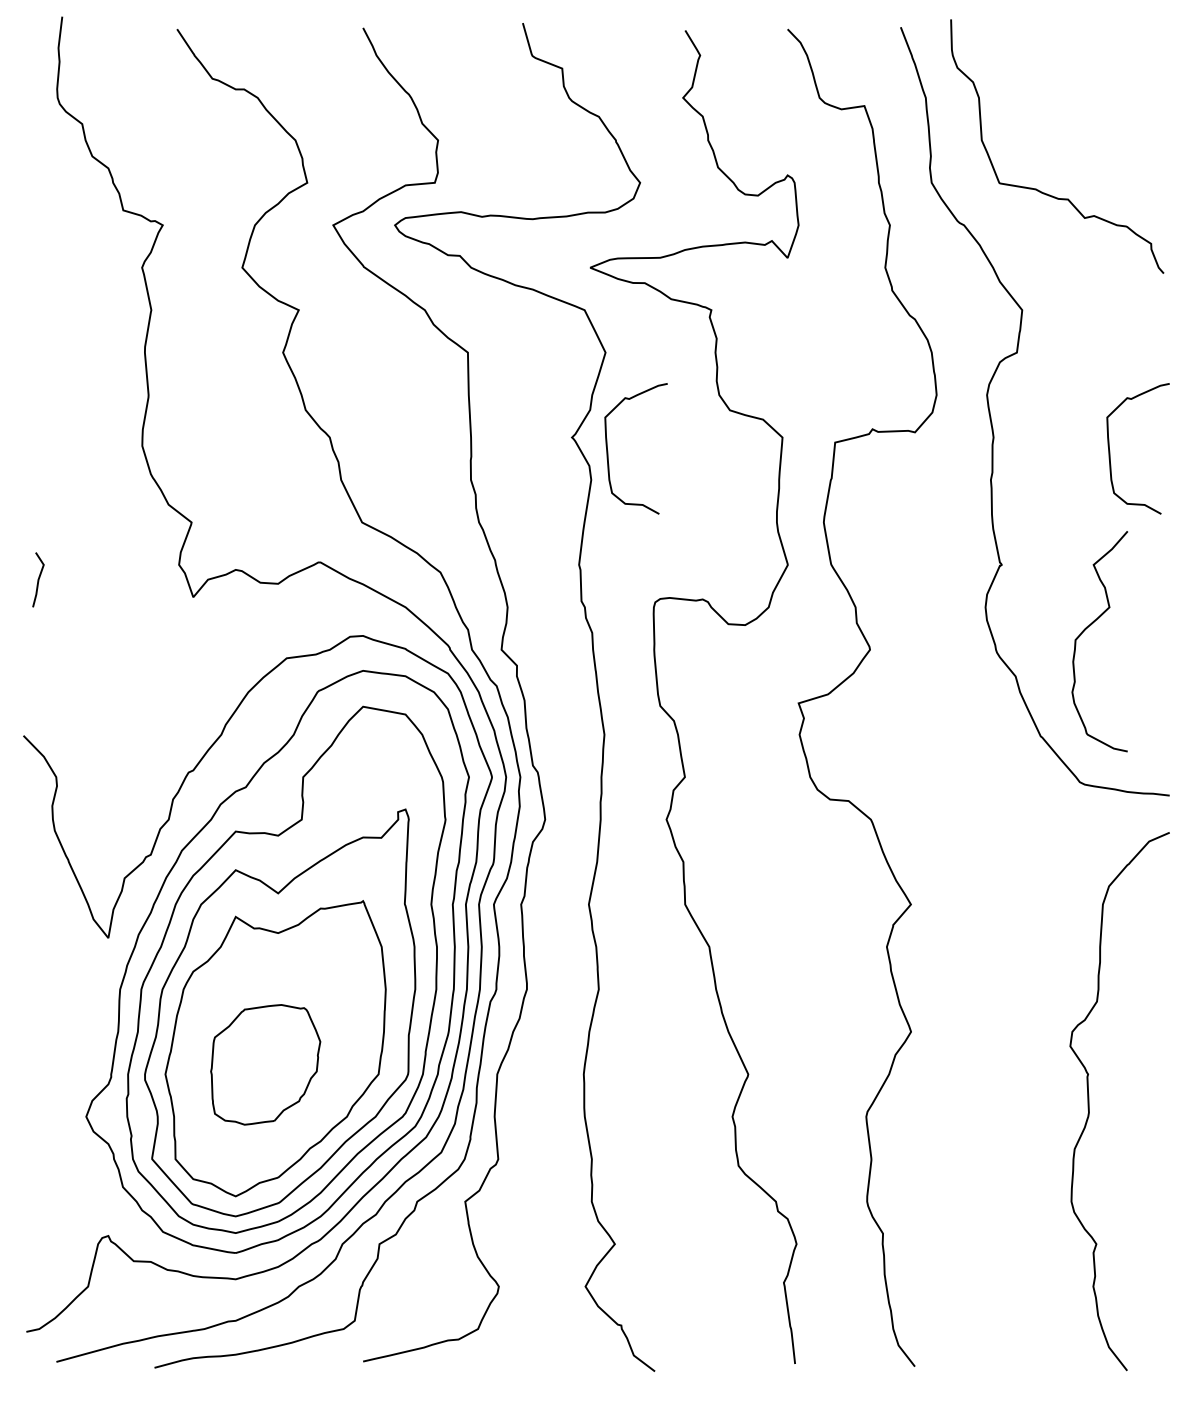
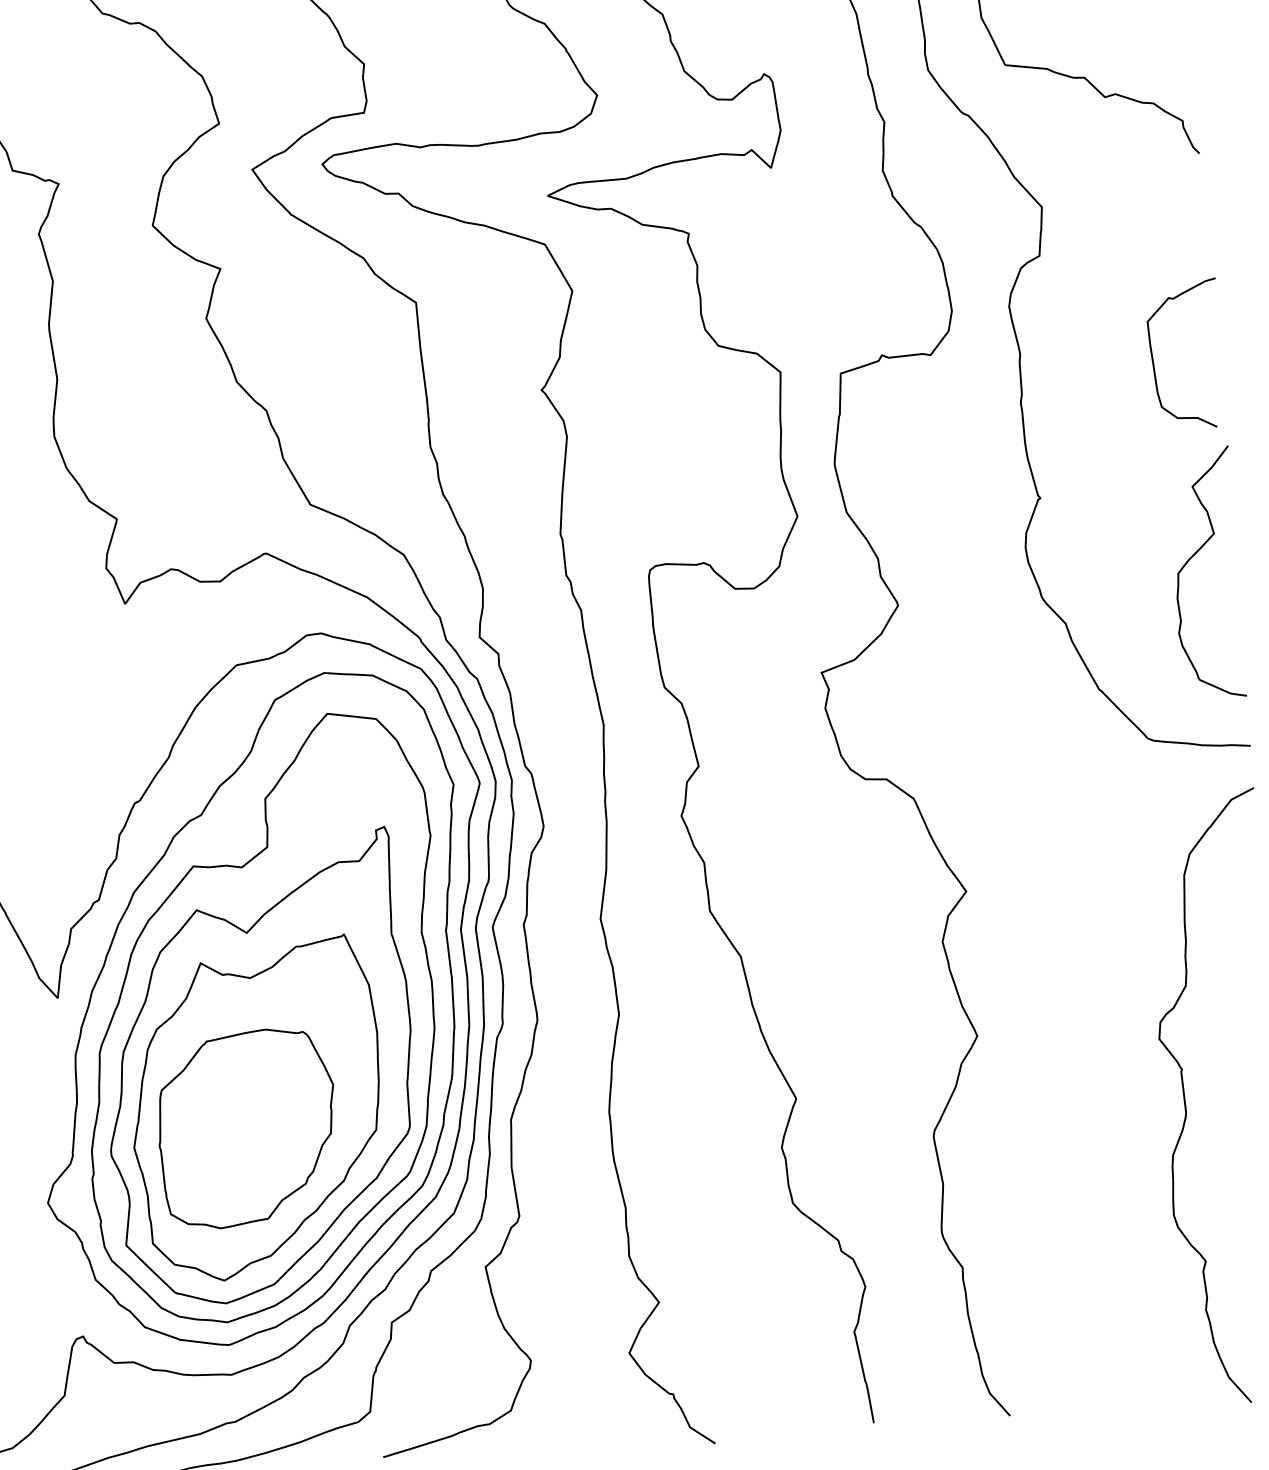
curve: (608, 450) -> (584, 401), removed
curve: (1087, 628) -> (1190, 559), moved
part: (265, 1064) -> (246, 1128), size x1.43

